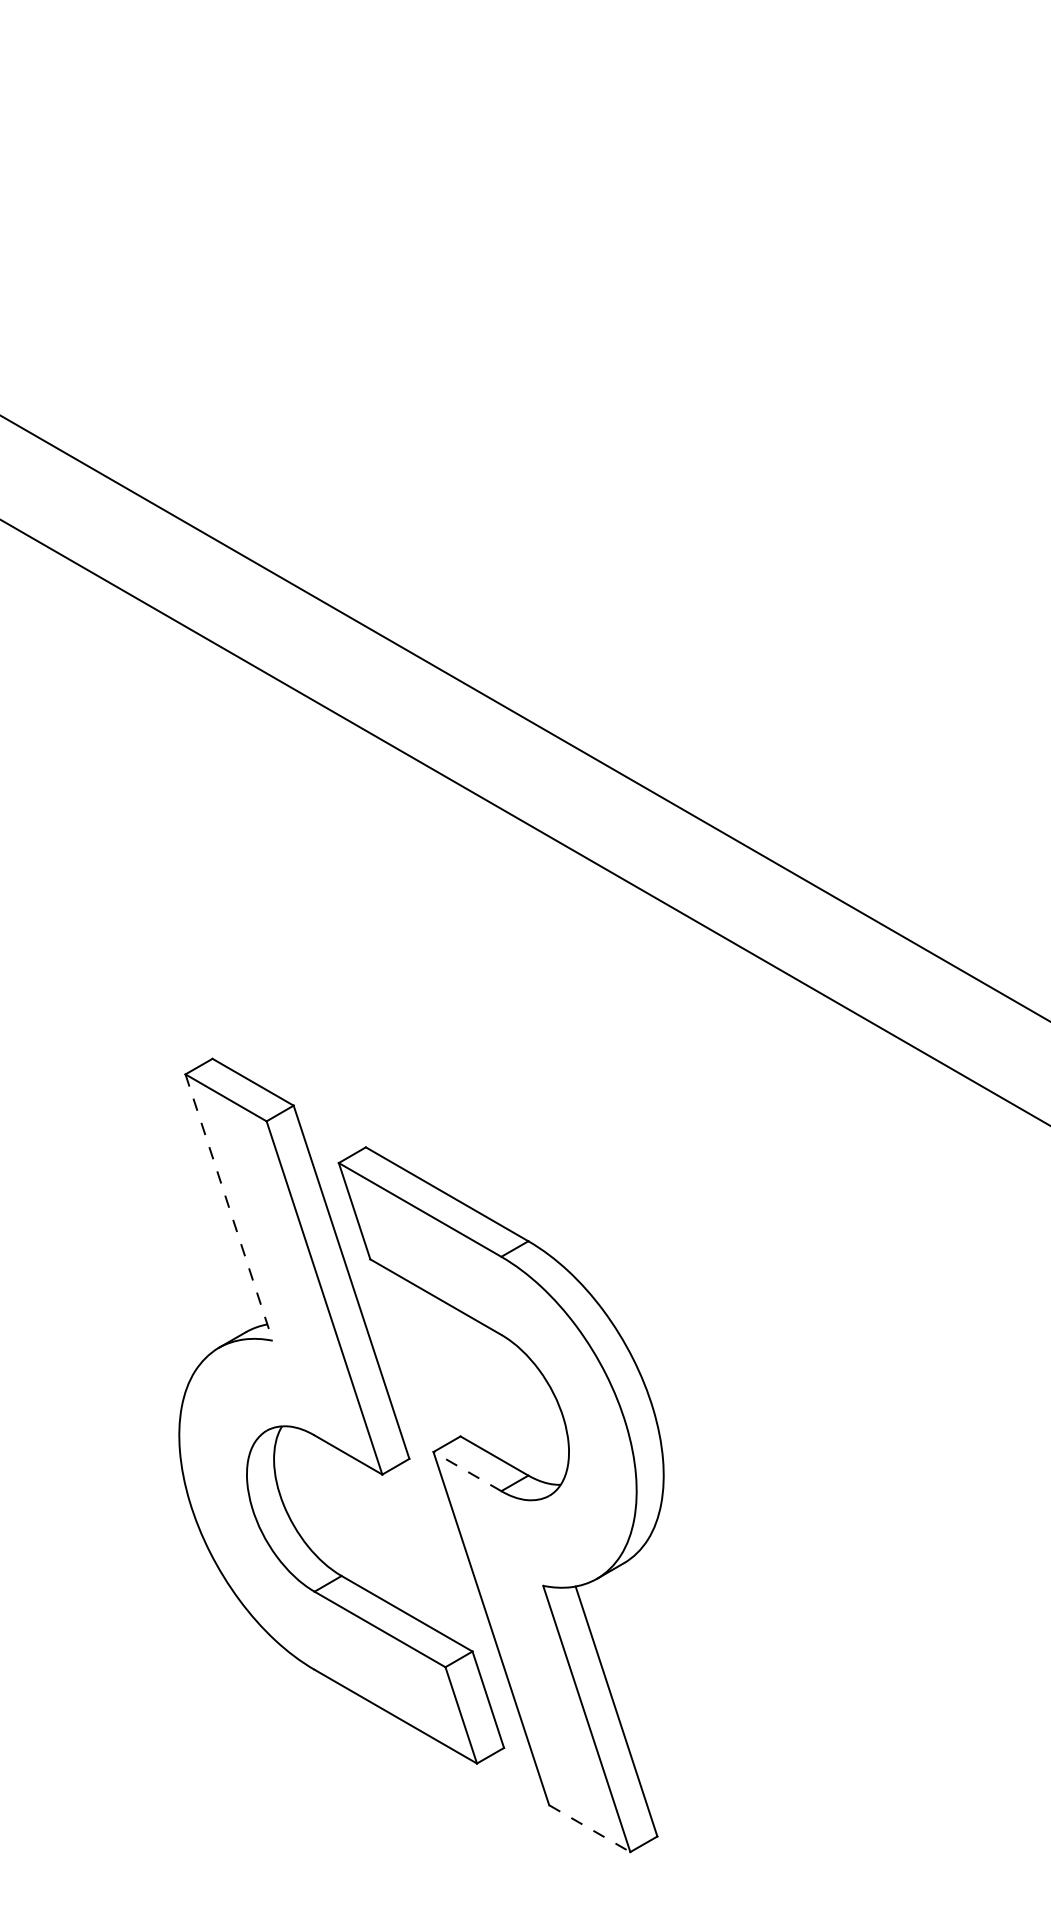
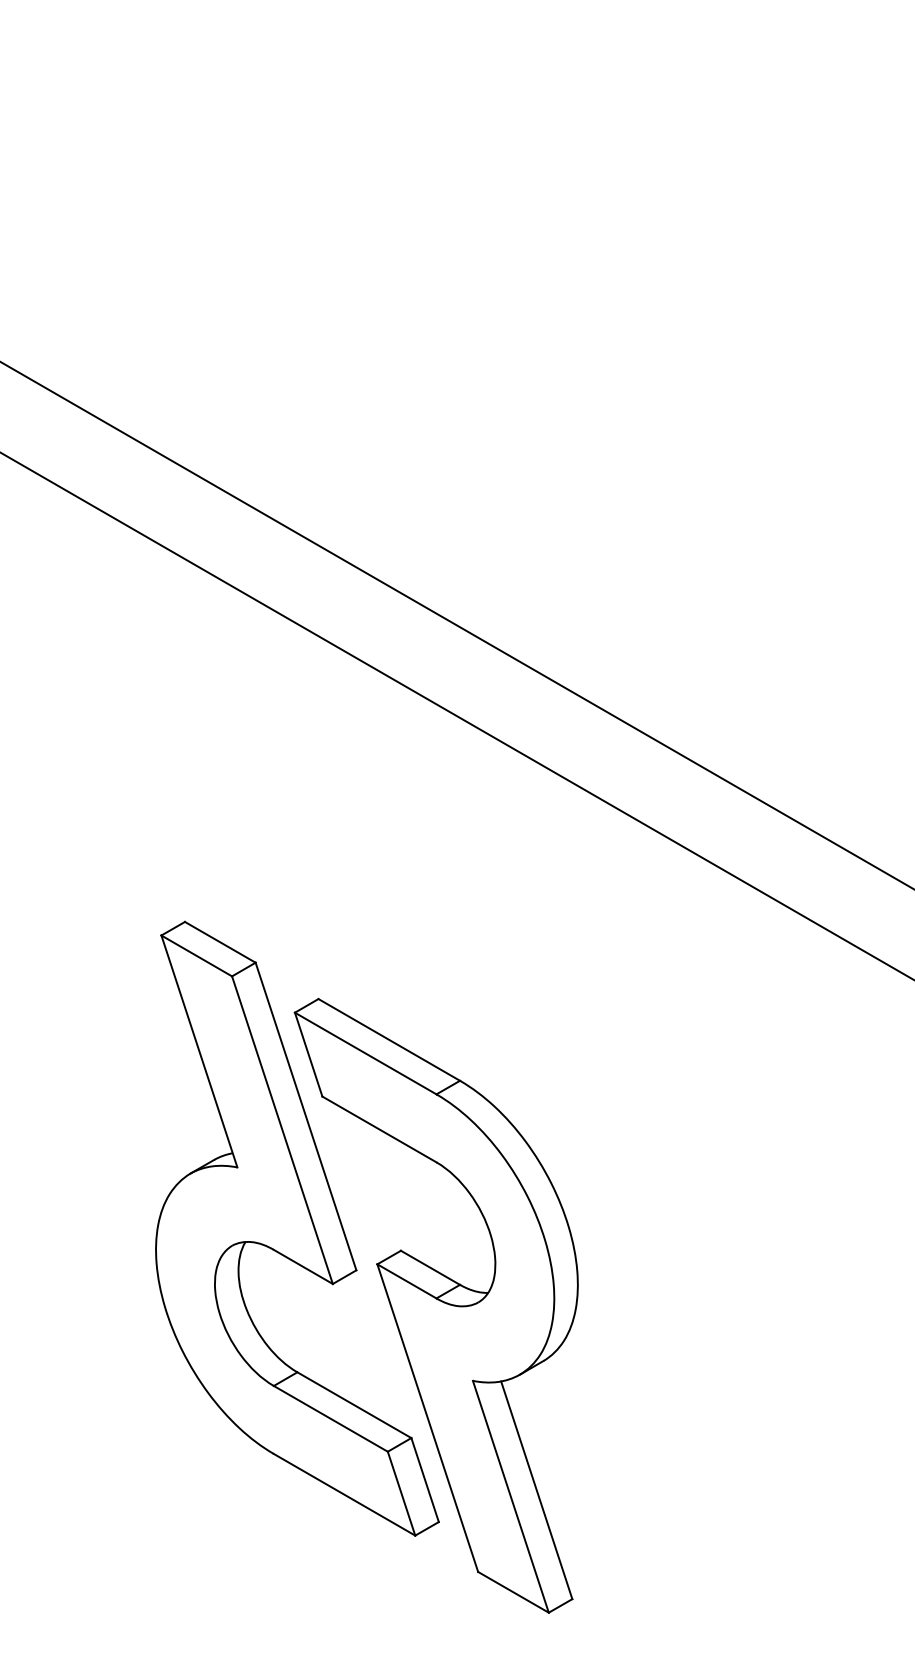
line: (229, 1208) -> (199, 1052), dashed -> solid
line: (467, 1471) -> (406, 1281), dashed -> solid
line: (589, 1828) -> (513, 1592), dashed -> solid

